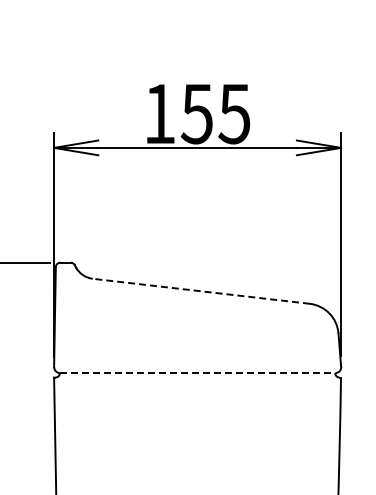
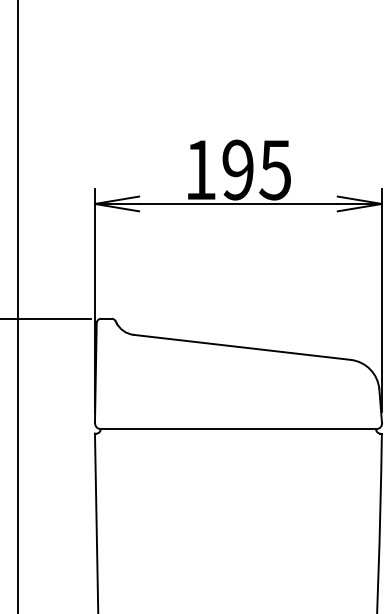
text: (196, 113) -> (237, 169), 155 -> 195
line: (200, 291) -> (241, 347), dashed -> solid
line: (197, 373) -> (238, 429), dashed -> solid

